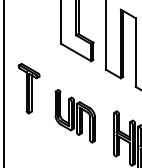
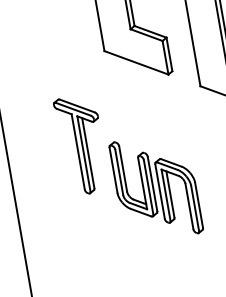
part: (28, 88) -> (80, 145), moved

